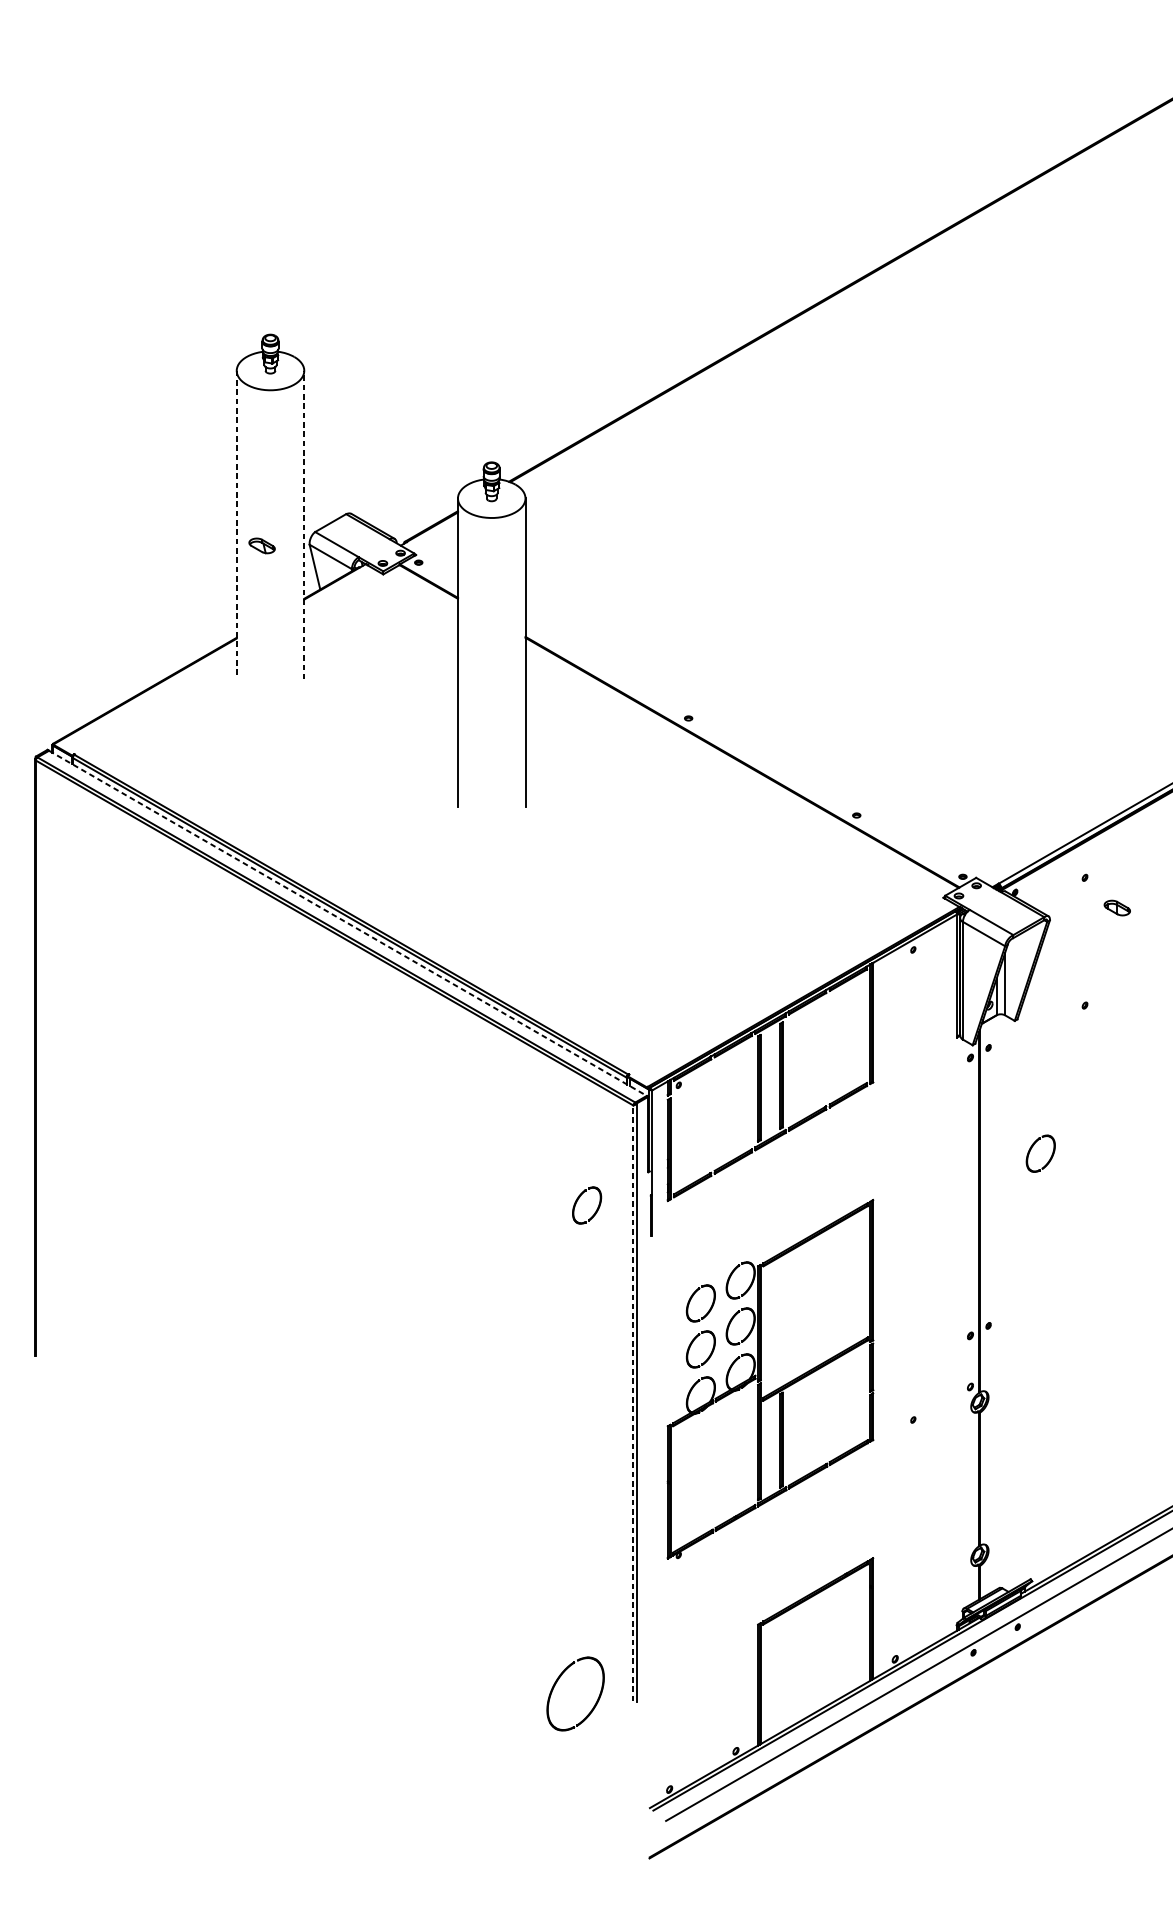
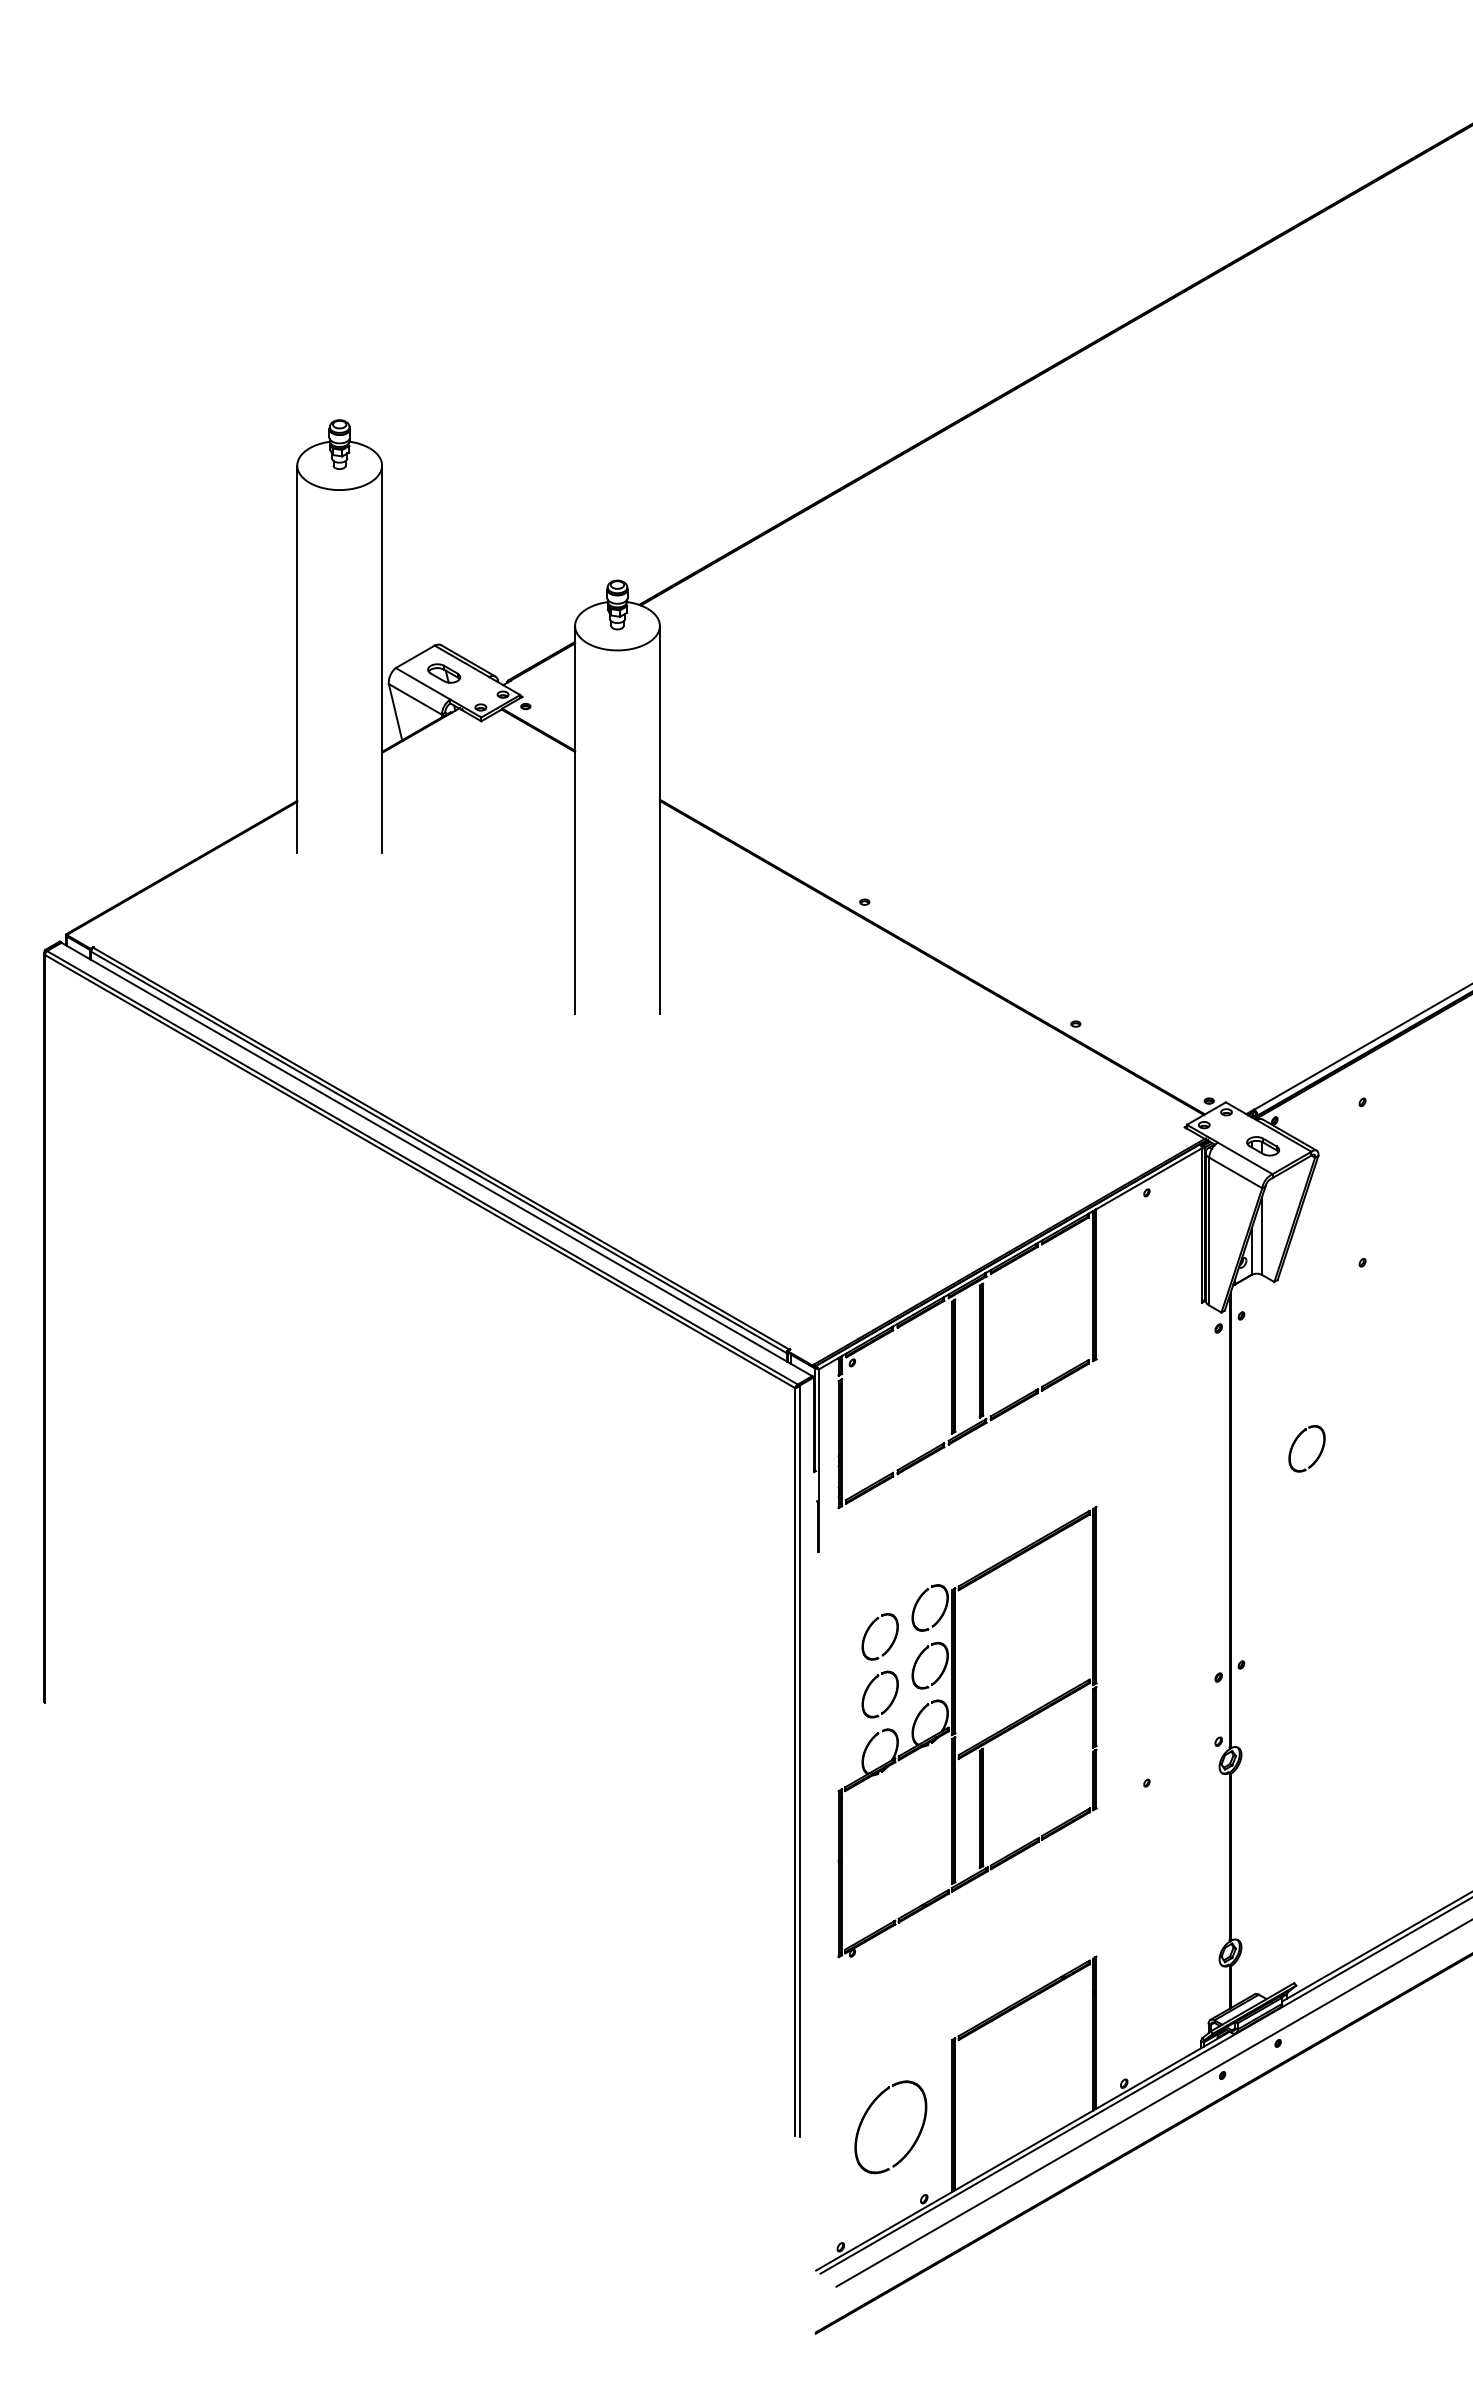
line: (236, 525) -> (297, 659), dashed -> solid
line: (304, 525) -> (382, 659), dashed -> solid
part: (262, 545) -> (444, 673), moved
part: (1117, 908) -> (1263, 1146), moved
line: (348, 923) -> (437, 1159), dashed -> solid
part: (577, 1201) -> (725, 1508), removed
line: (633, 1402) -> (795, 1761), dashed -> solid
part: (557, 1681) -> (868, 2111), moved

